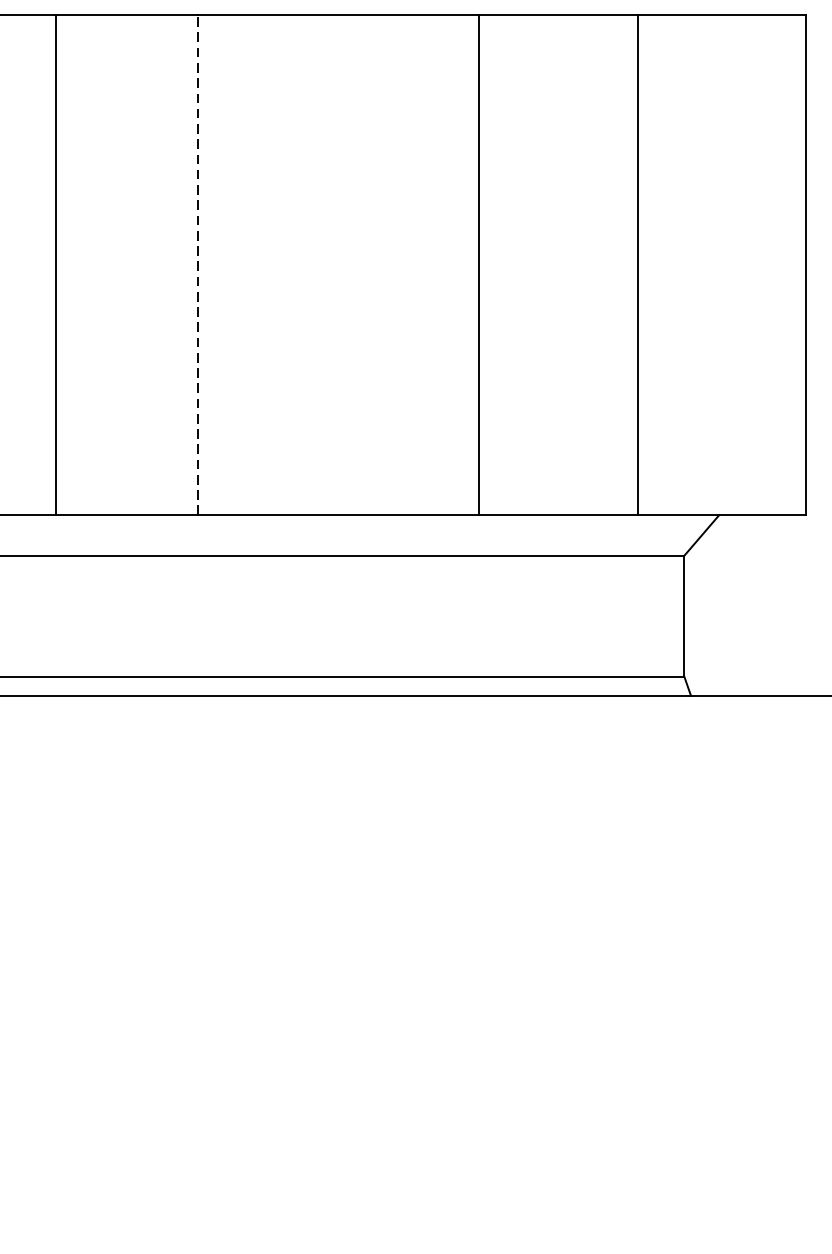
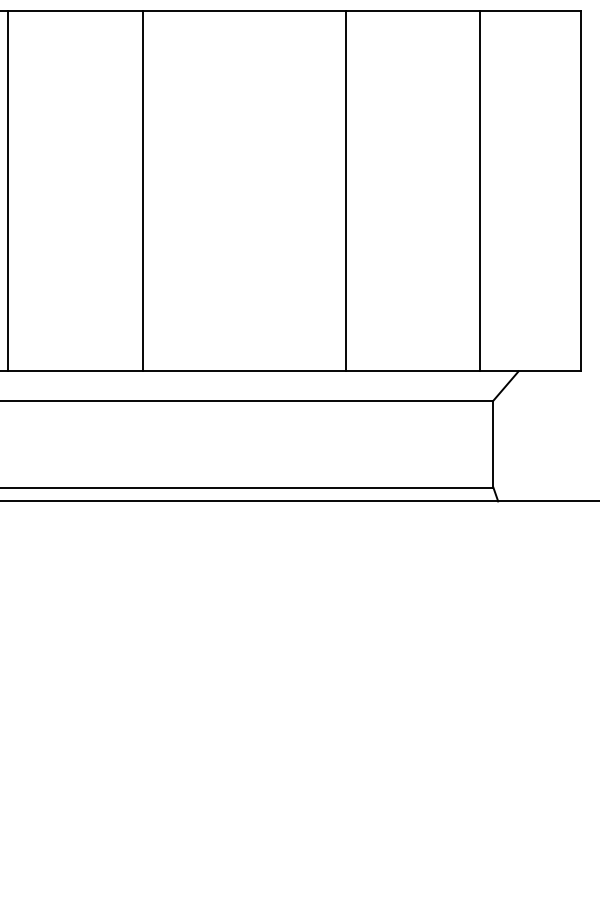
line: (56, 264) -> (8, 190), moved
line: (197, 264) -> (142, 190), dashed -> solid
line: (637, 264) -> (479, 190), moved

